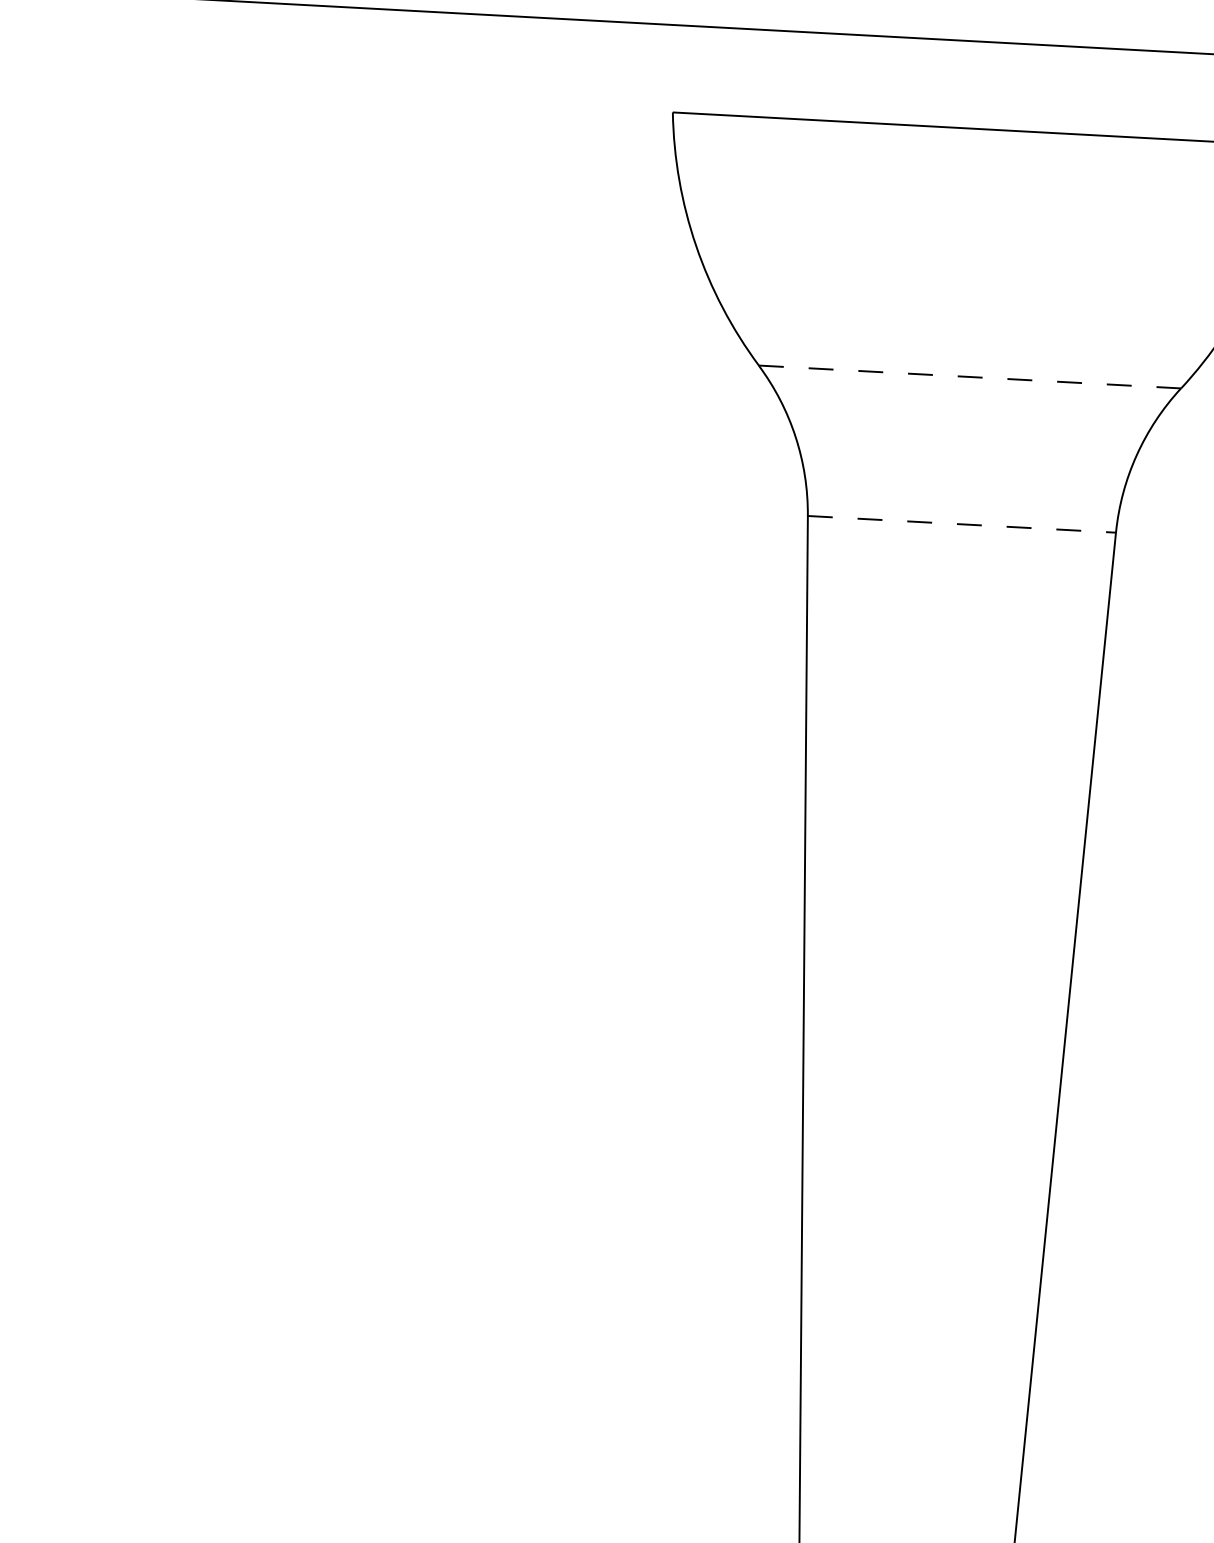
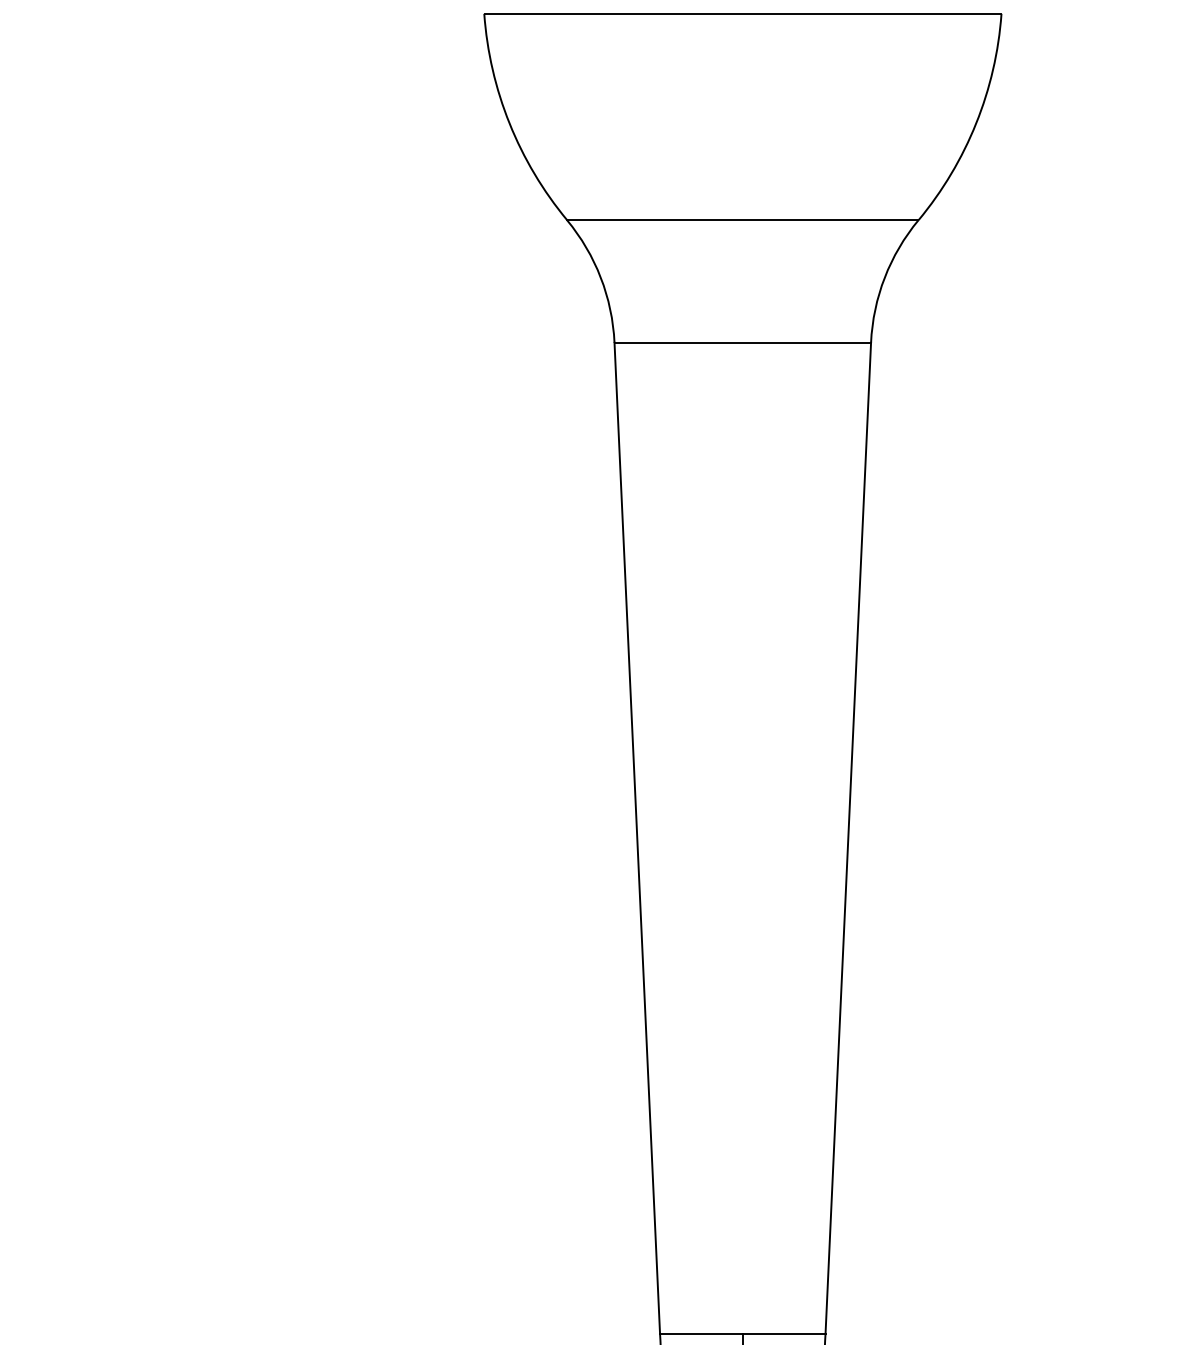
line: (969, 377) -> (742, 220), dashed -> solid
line: (962, 524) -> (743, 342), dashed -> solid

